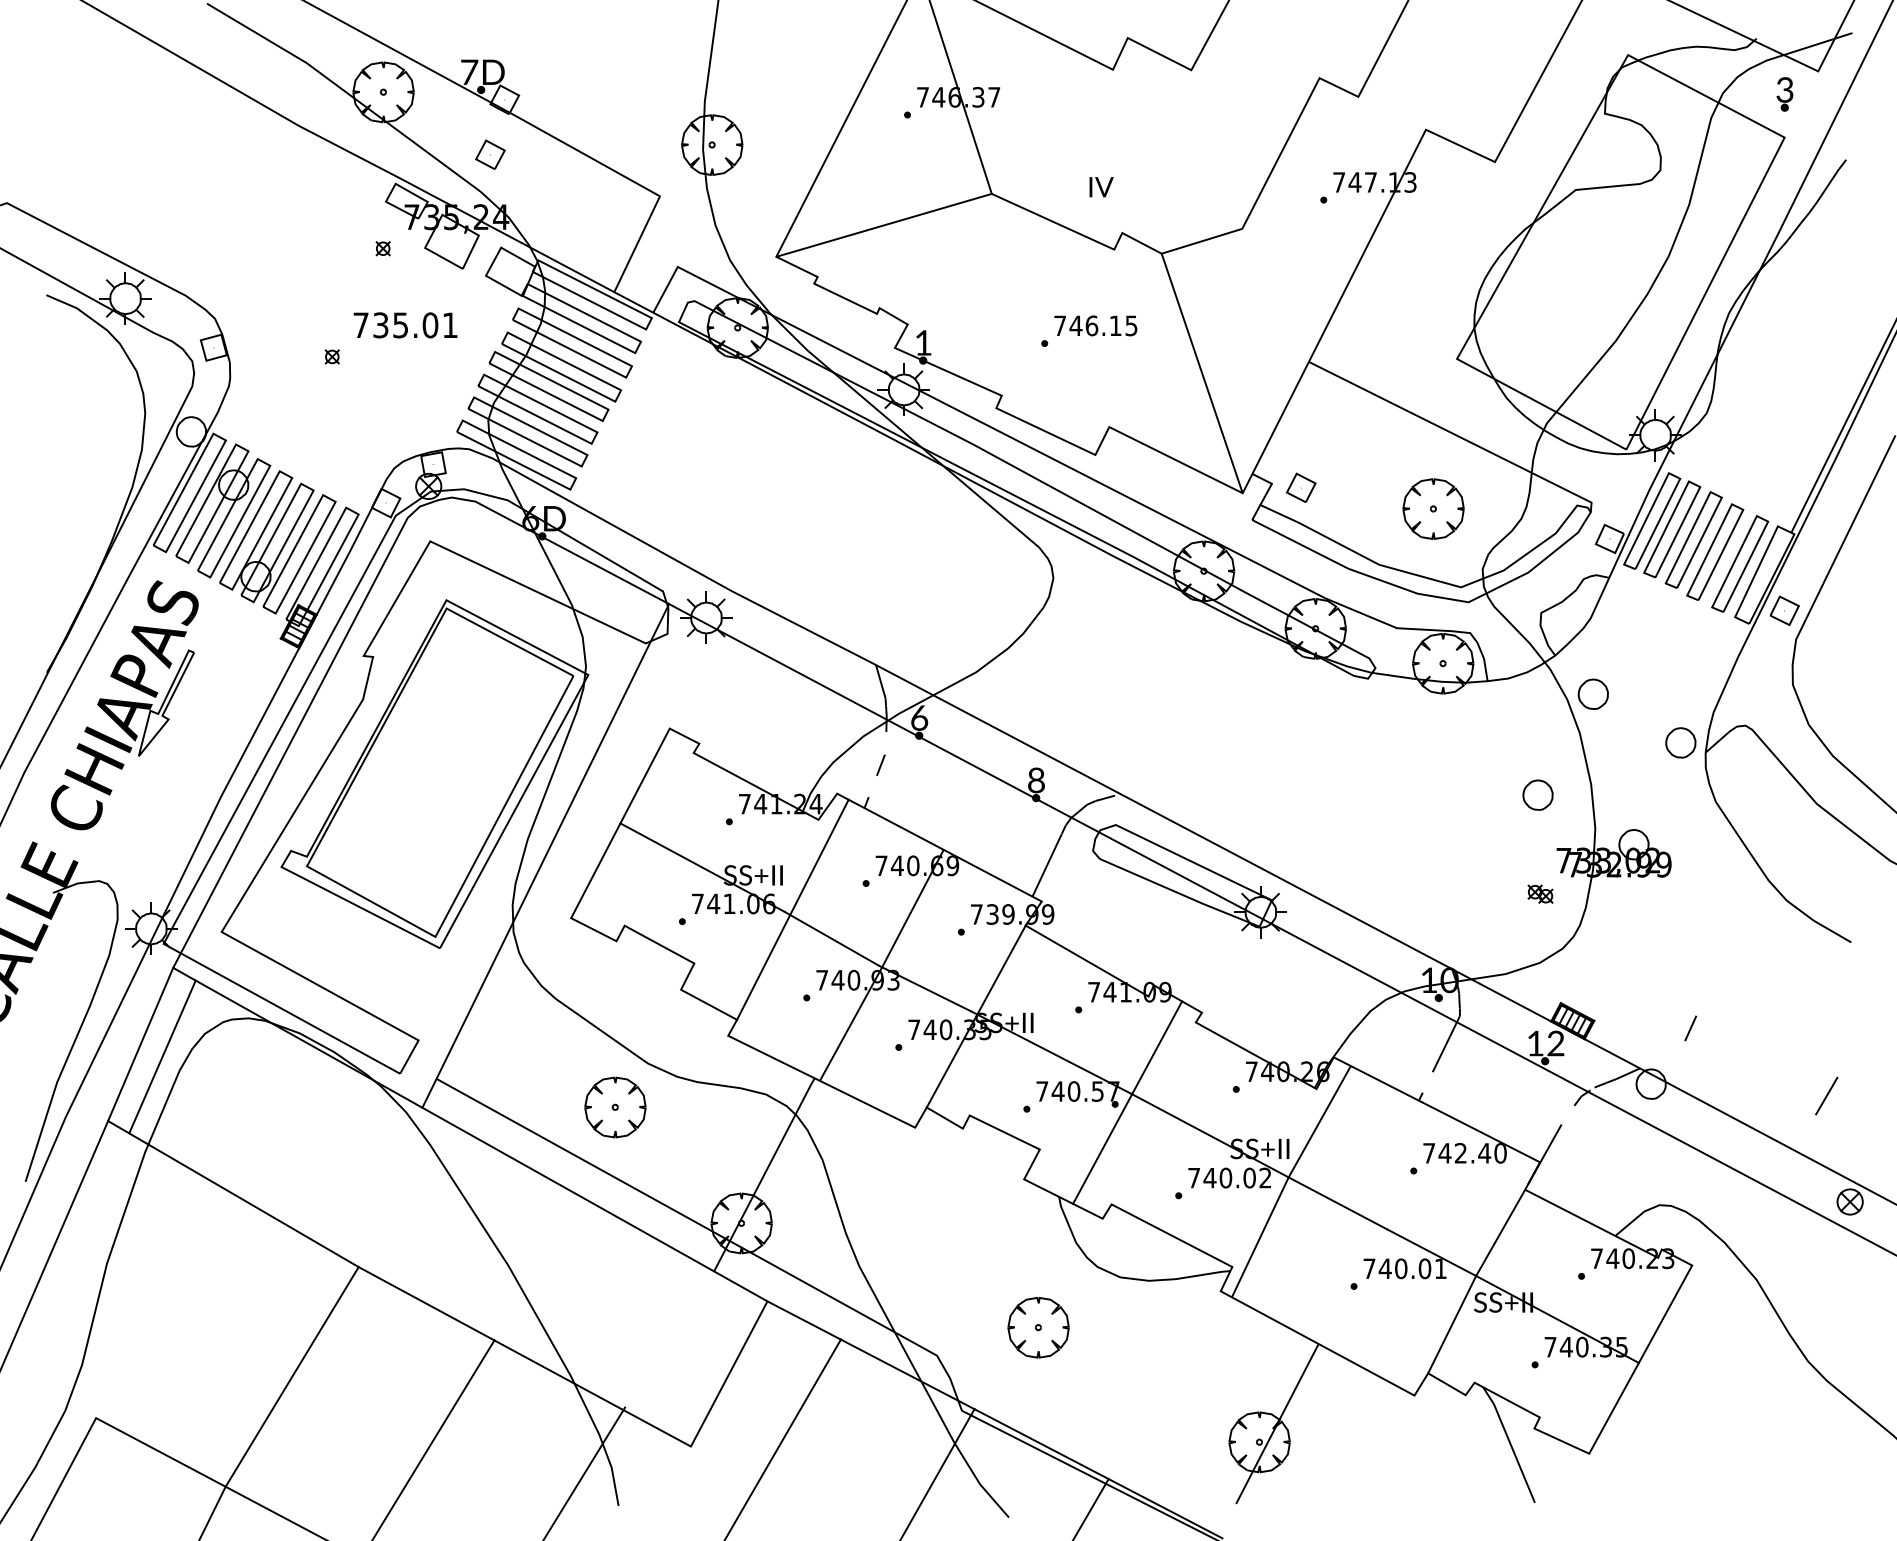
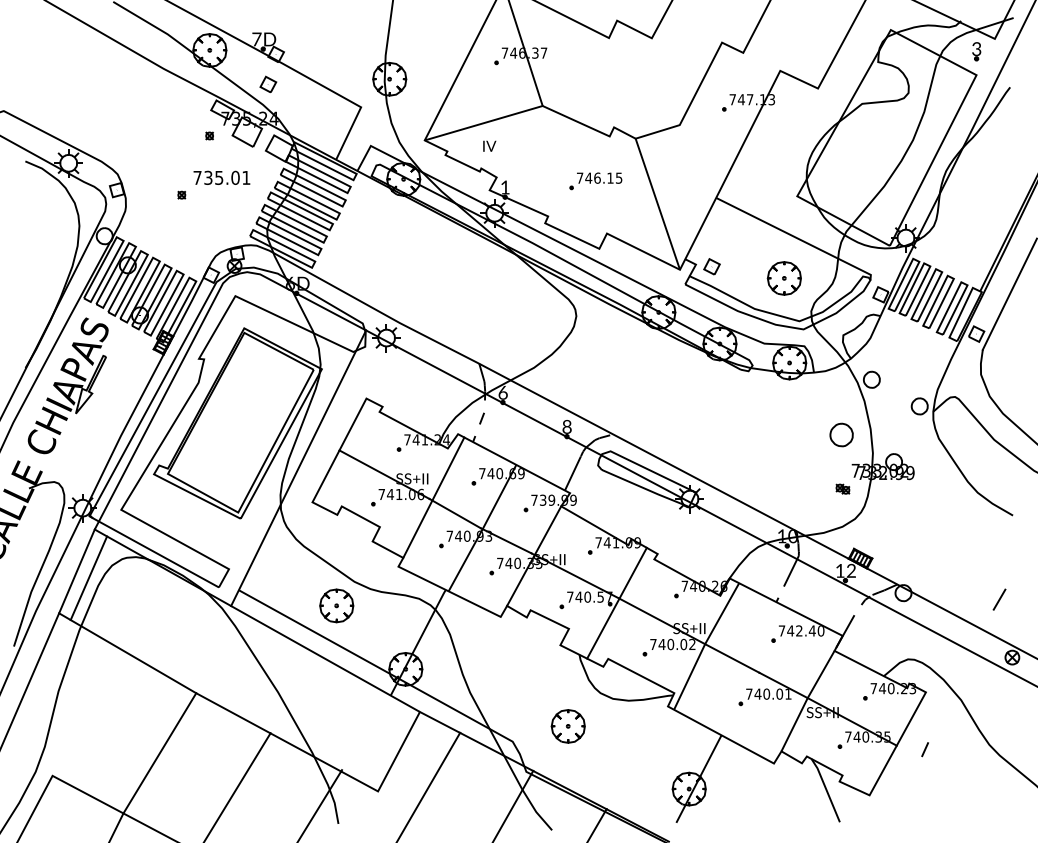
text: (1101, 185) -> (489, 145), moved
part: (1537, 794) -> (841, 434), size x1.4
line: (1689, 1028) -> (924, 749), moved

